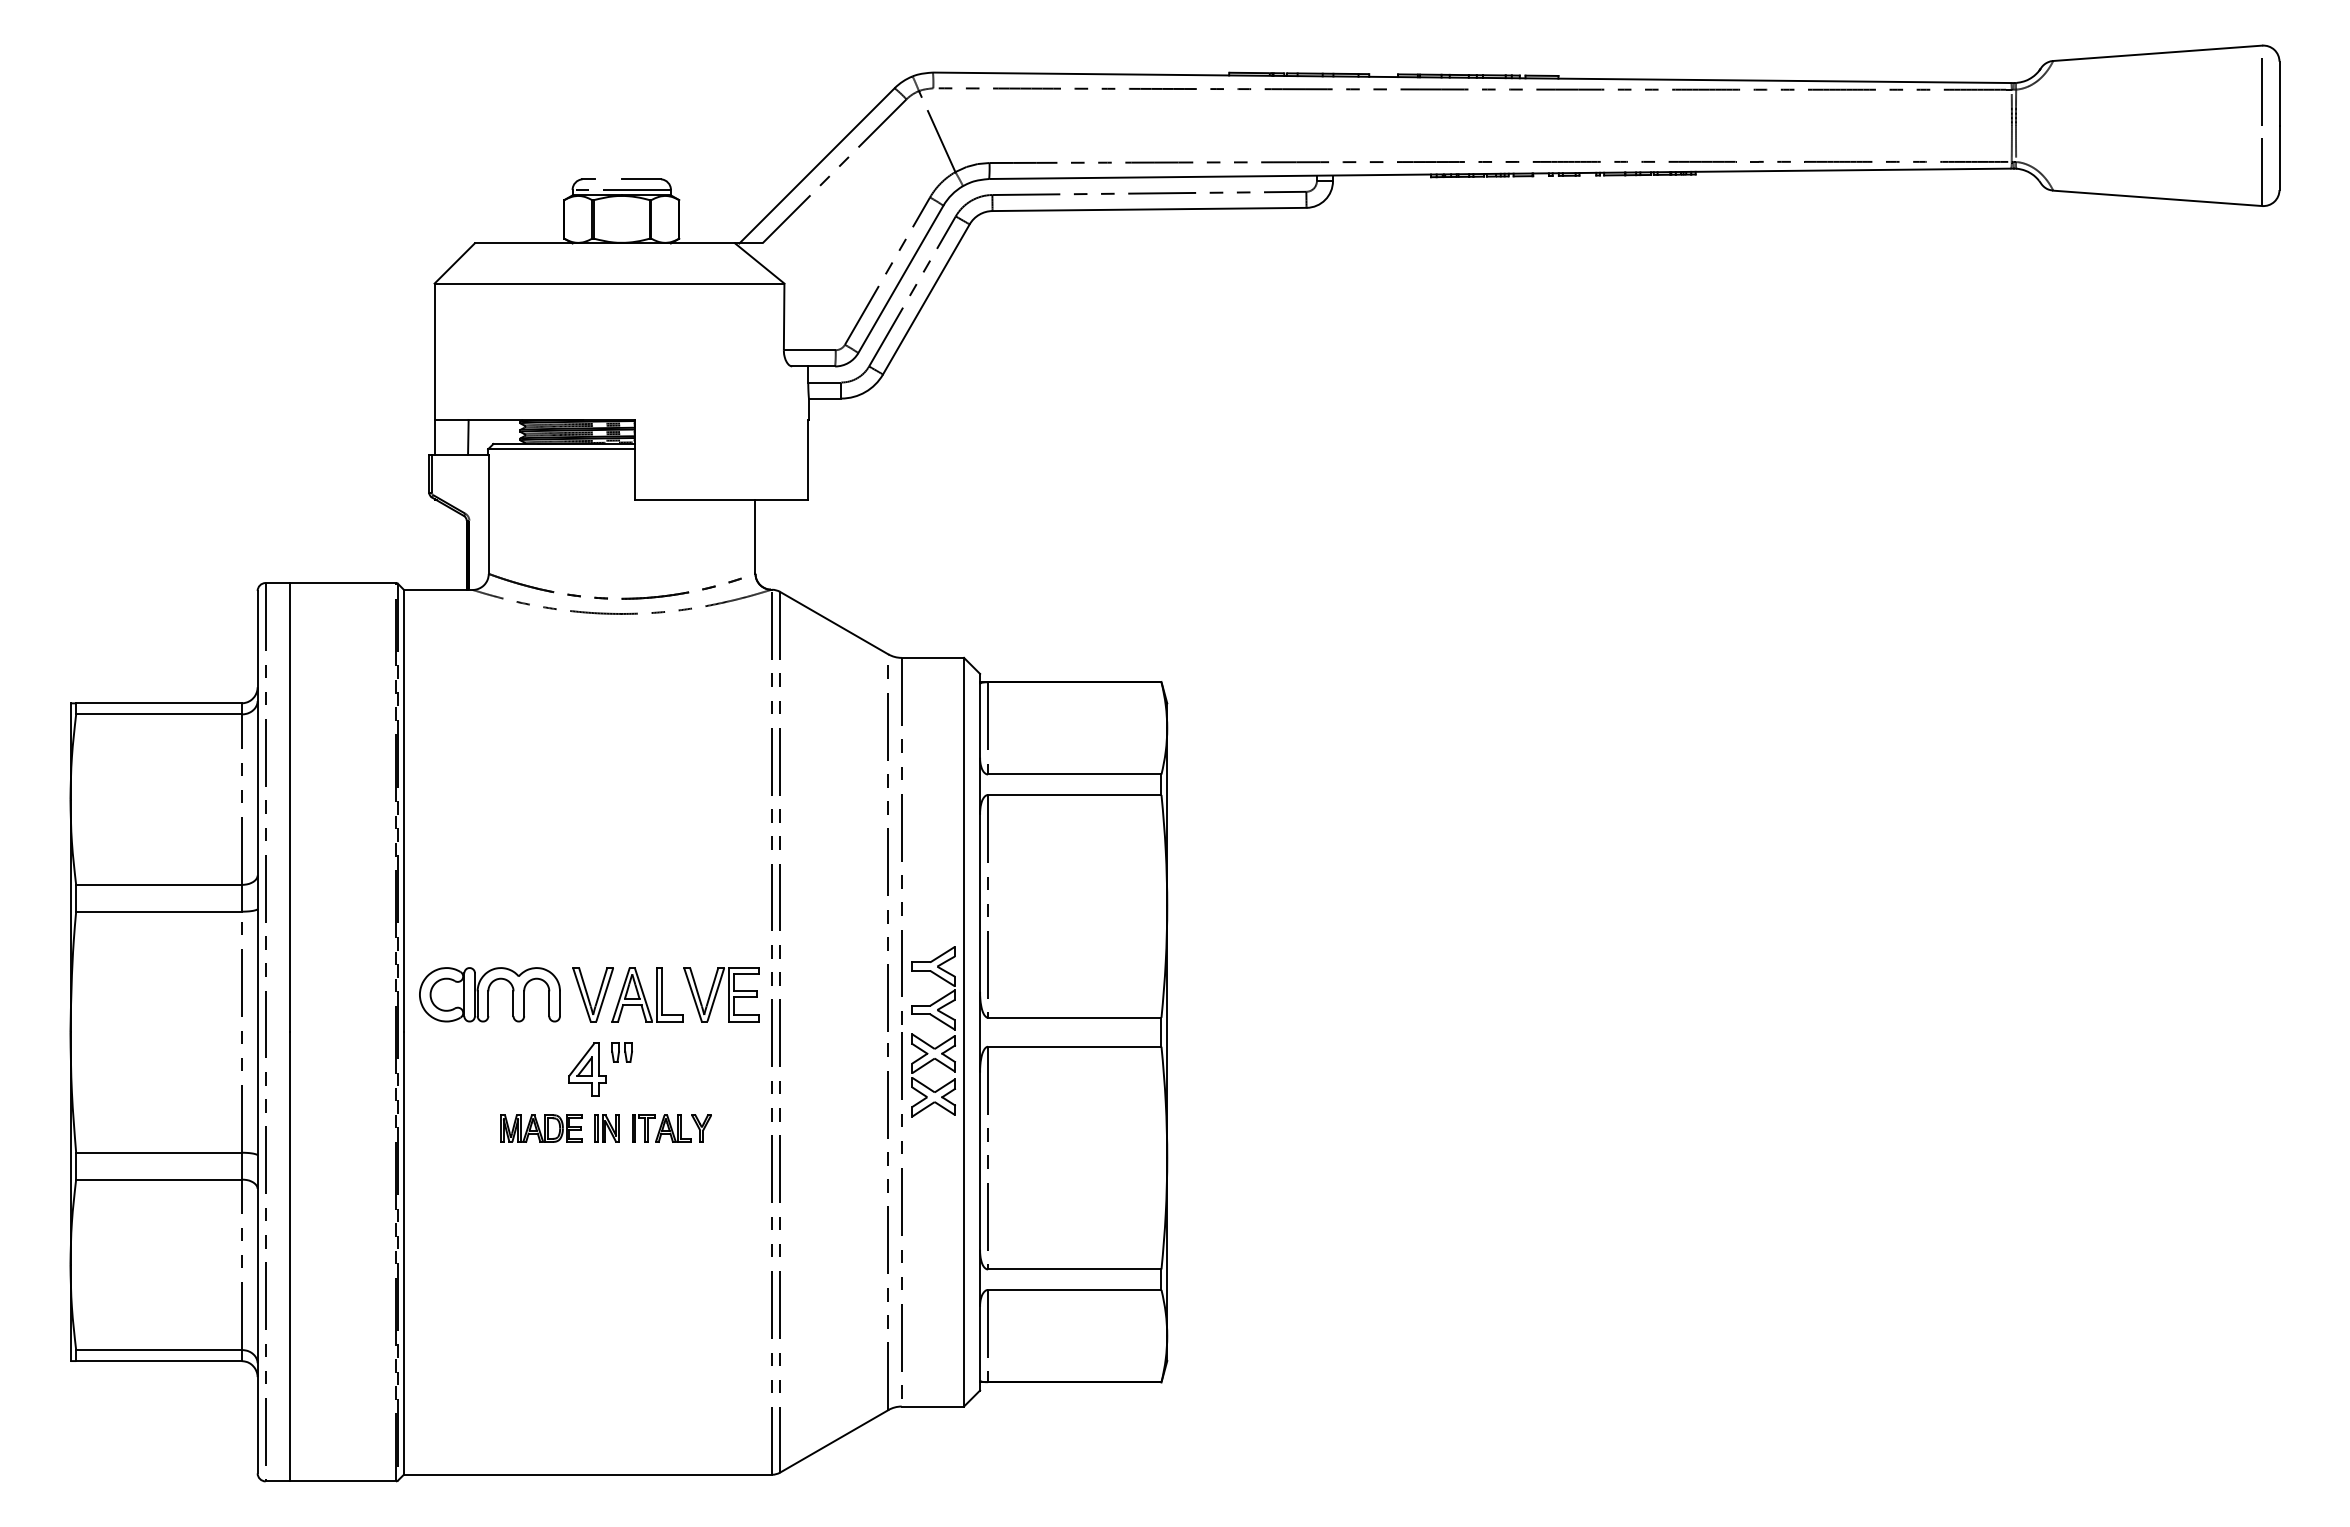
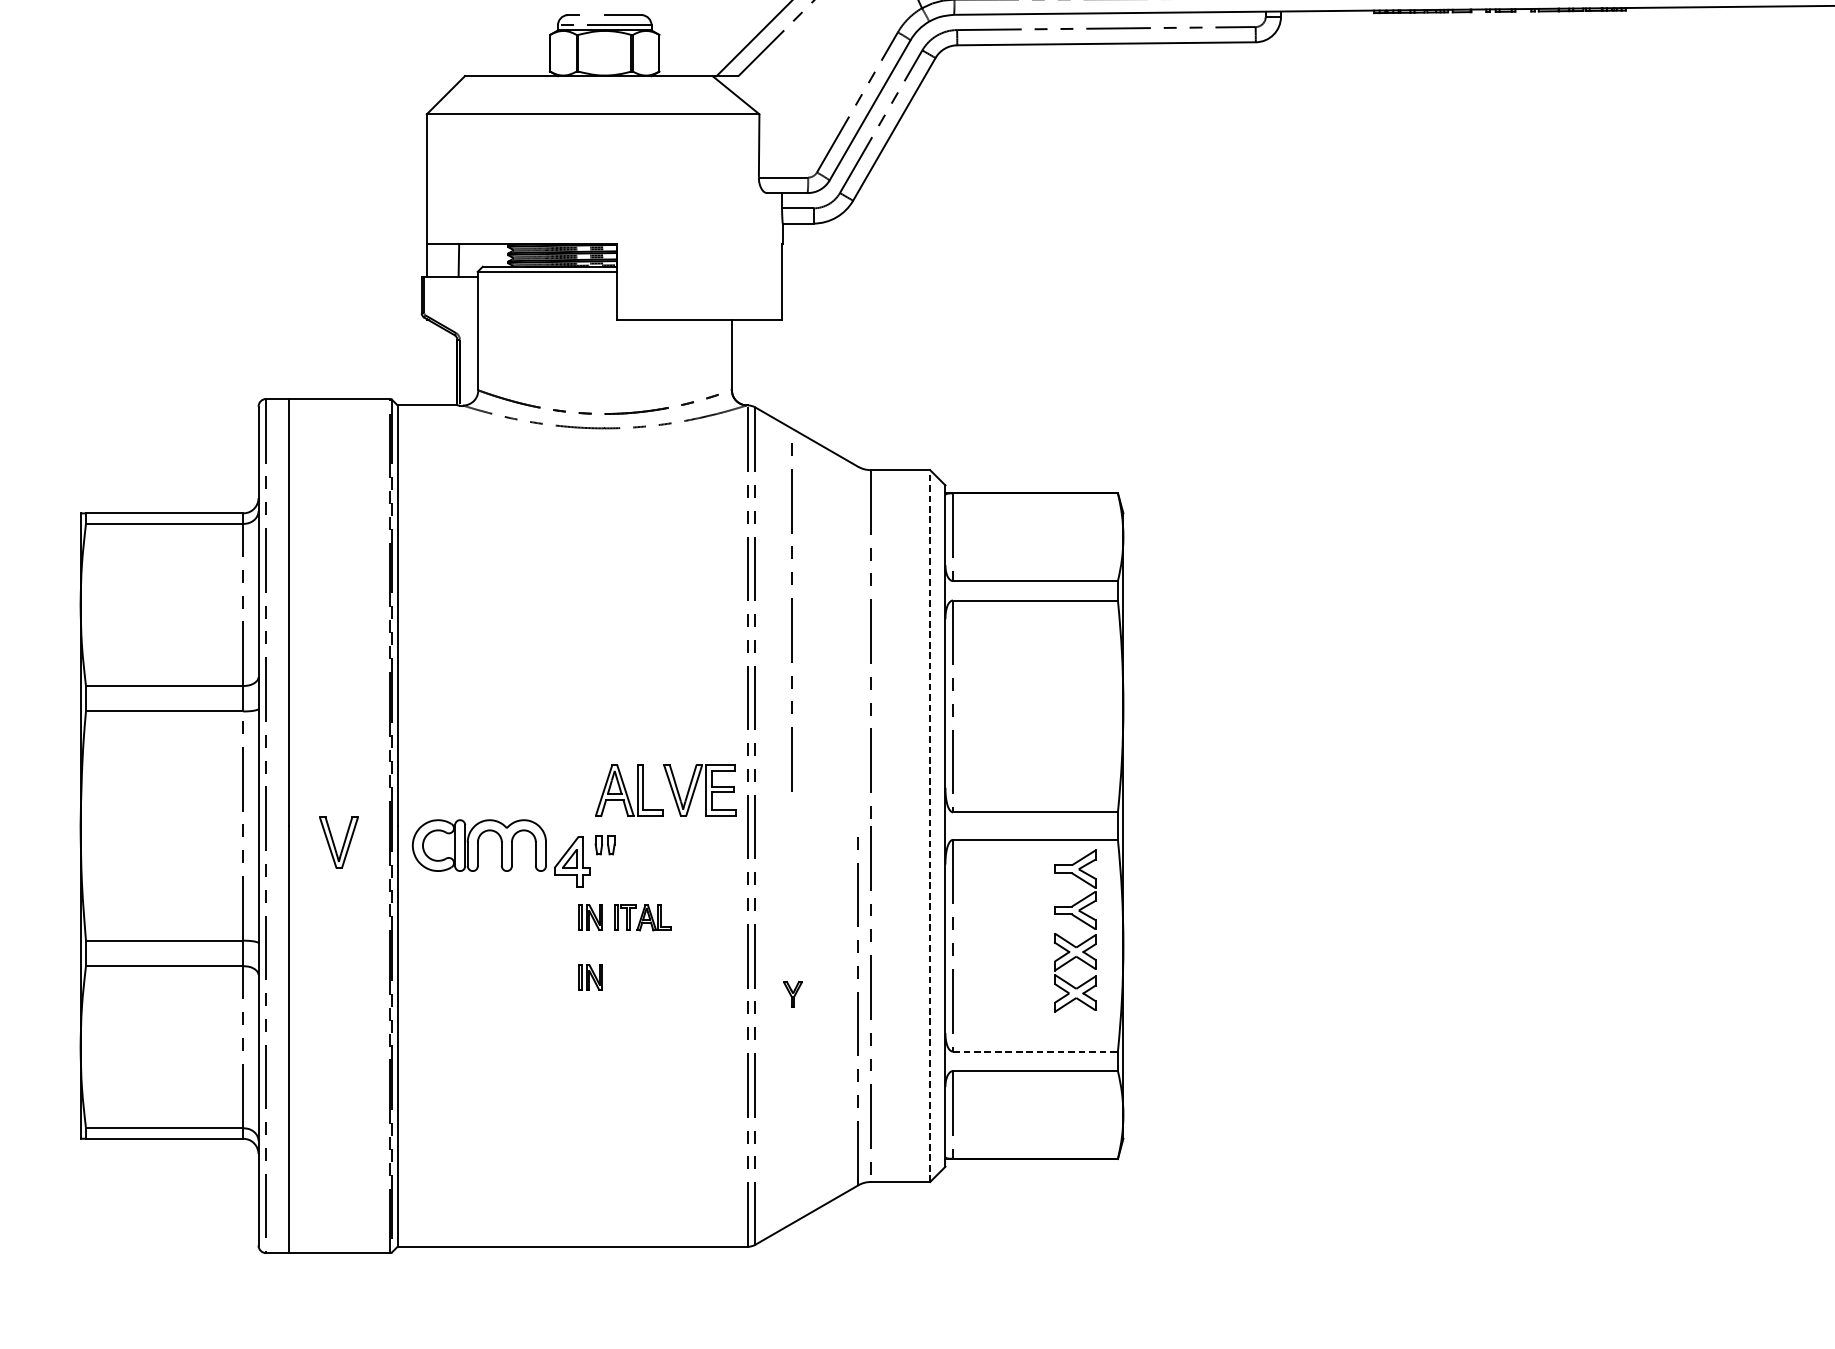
line: (887, 848) -> (790, 617), moved
part: (489, 994) -> (479, 845), moved
part: (592, 994) -> (338, 842), moved
part: (939, 1021) -> (1080, 921), moved
line: (964, 1031) -> (930, 825), solid -> dashed
part: (541, 1128) -> (528, 917), removed
part: (701, 1128) -> (792, 994), moved
part: (606, 1191) -> (590, 977), added
line: (1074, 1269) -> (1035, 1051), solid -> dashed

